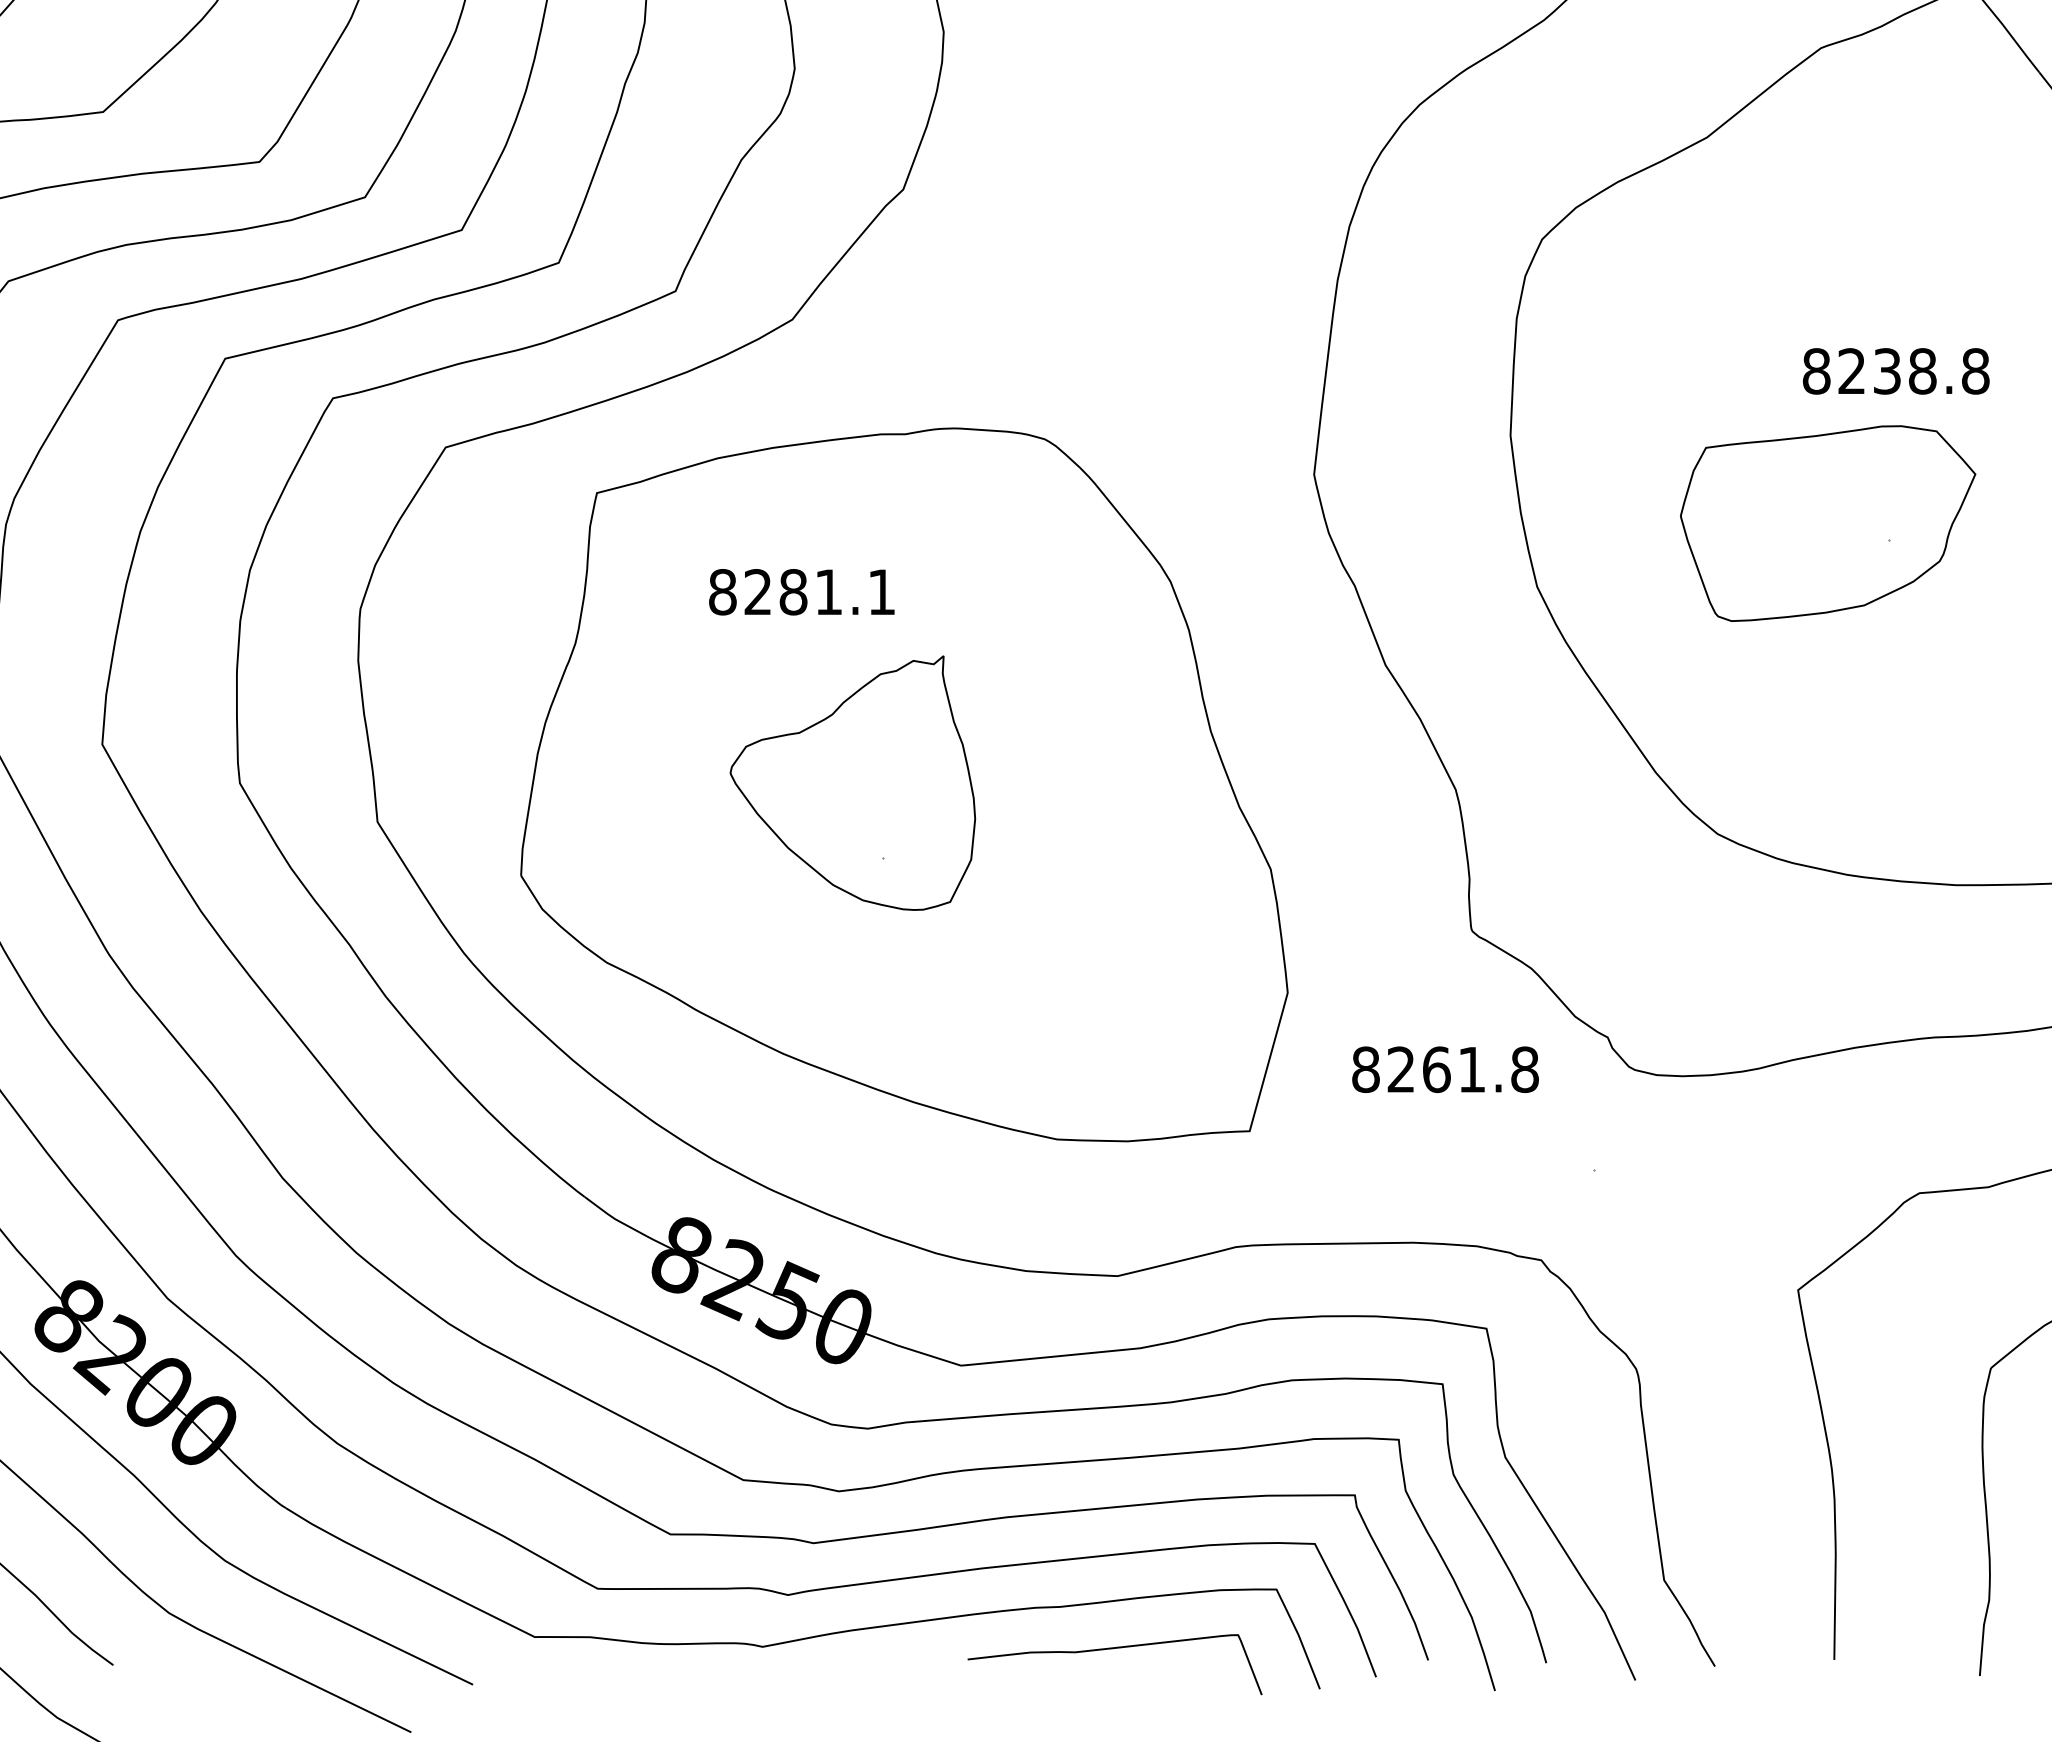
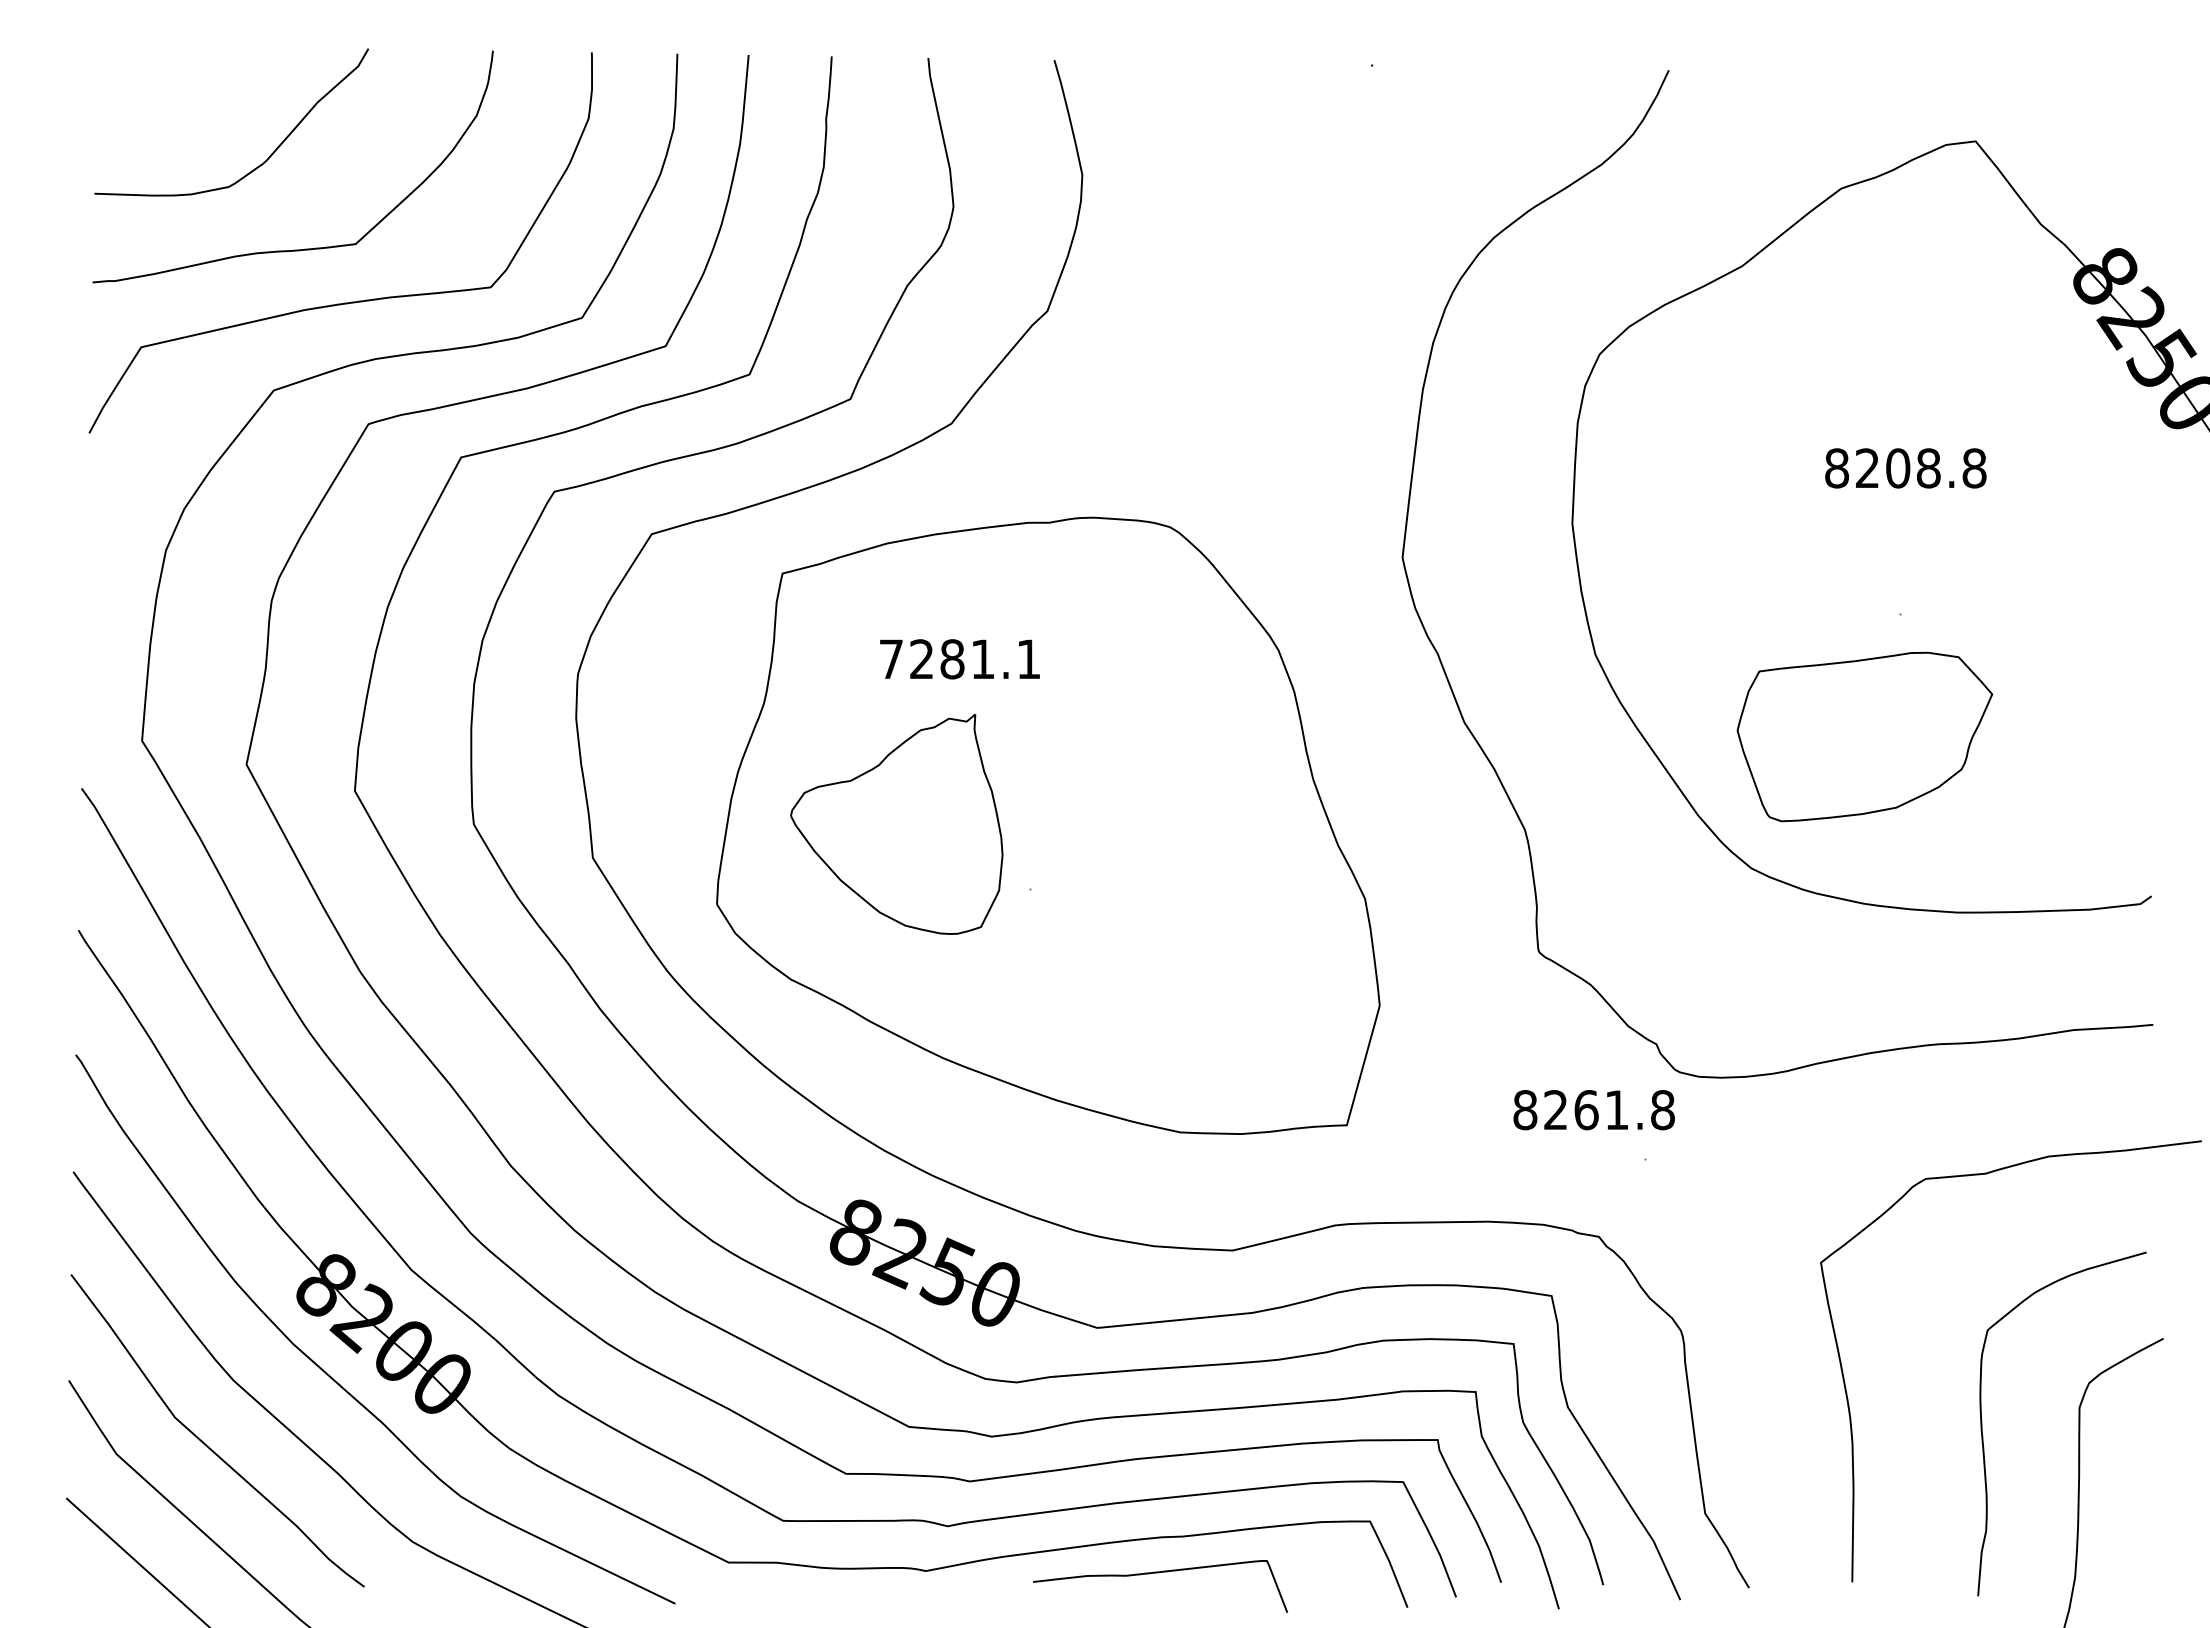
text: (1887, 371) -> (1898, 468), 8238.8 -> 8208.8
part: (1827, 523) -> (1864, 736), moved
text: (722, 592) -> (891, 659), 8281.1 -> 7281.1
part: (852, 783) -> (896, 824), moved
text: (1444, 1070) -> (1593, 1110), moved
curve: (1113, 1649) -> (1159, 1573), moved

